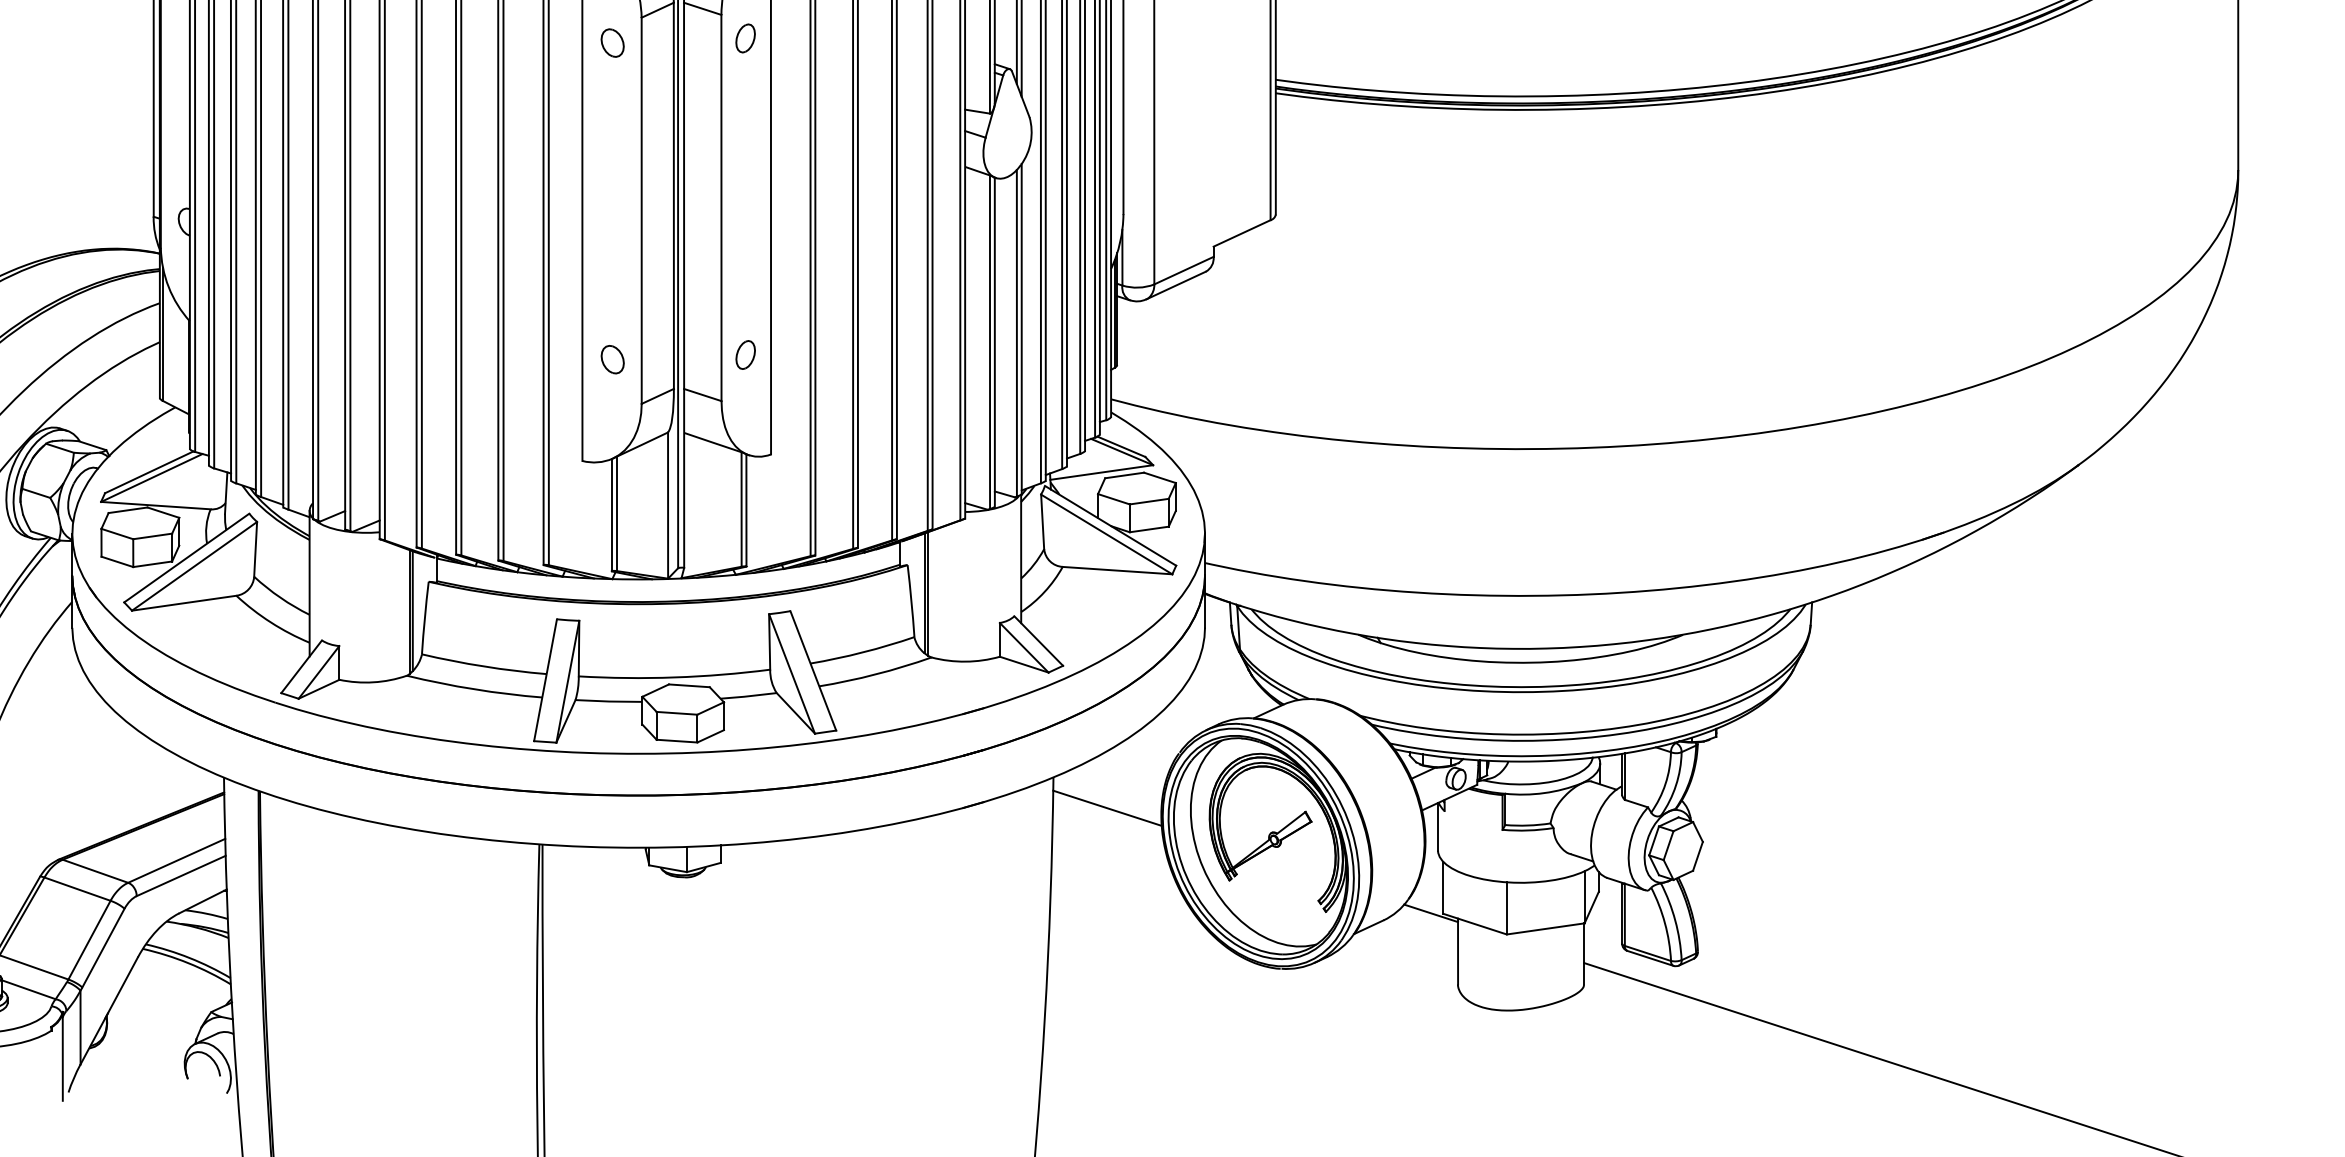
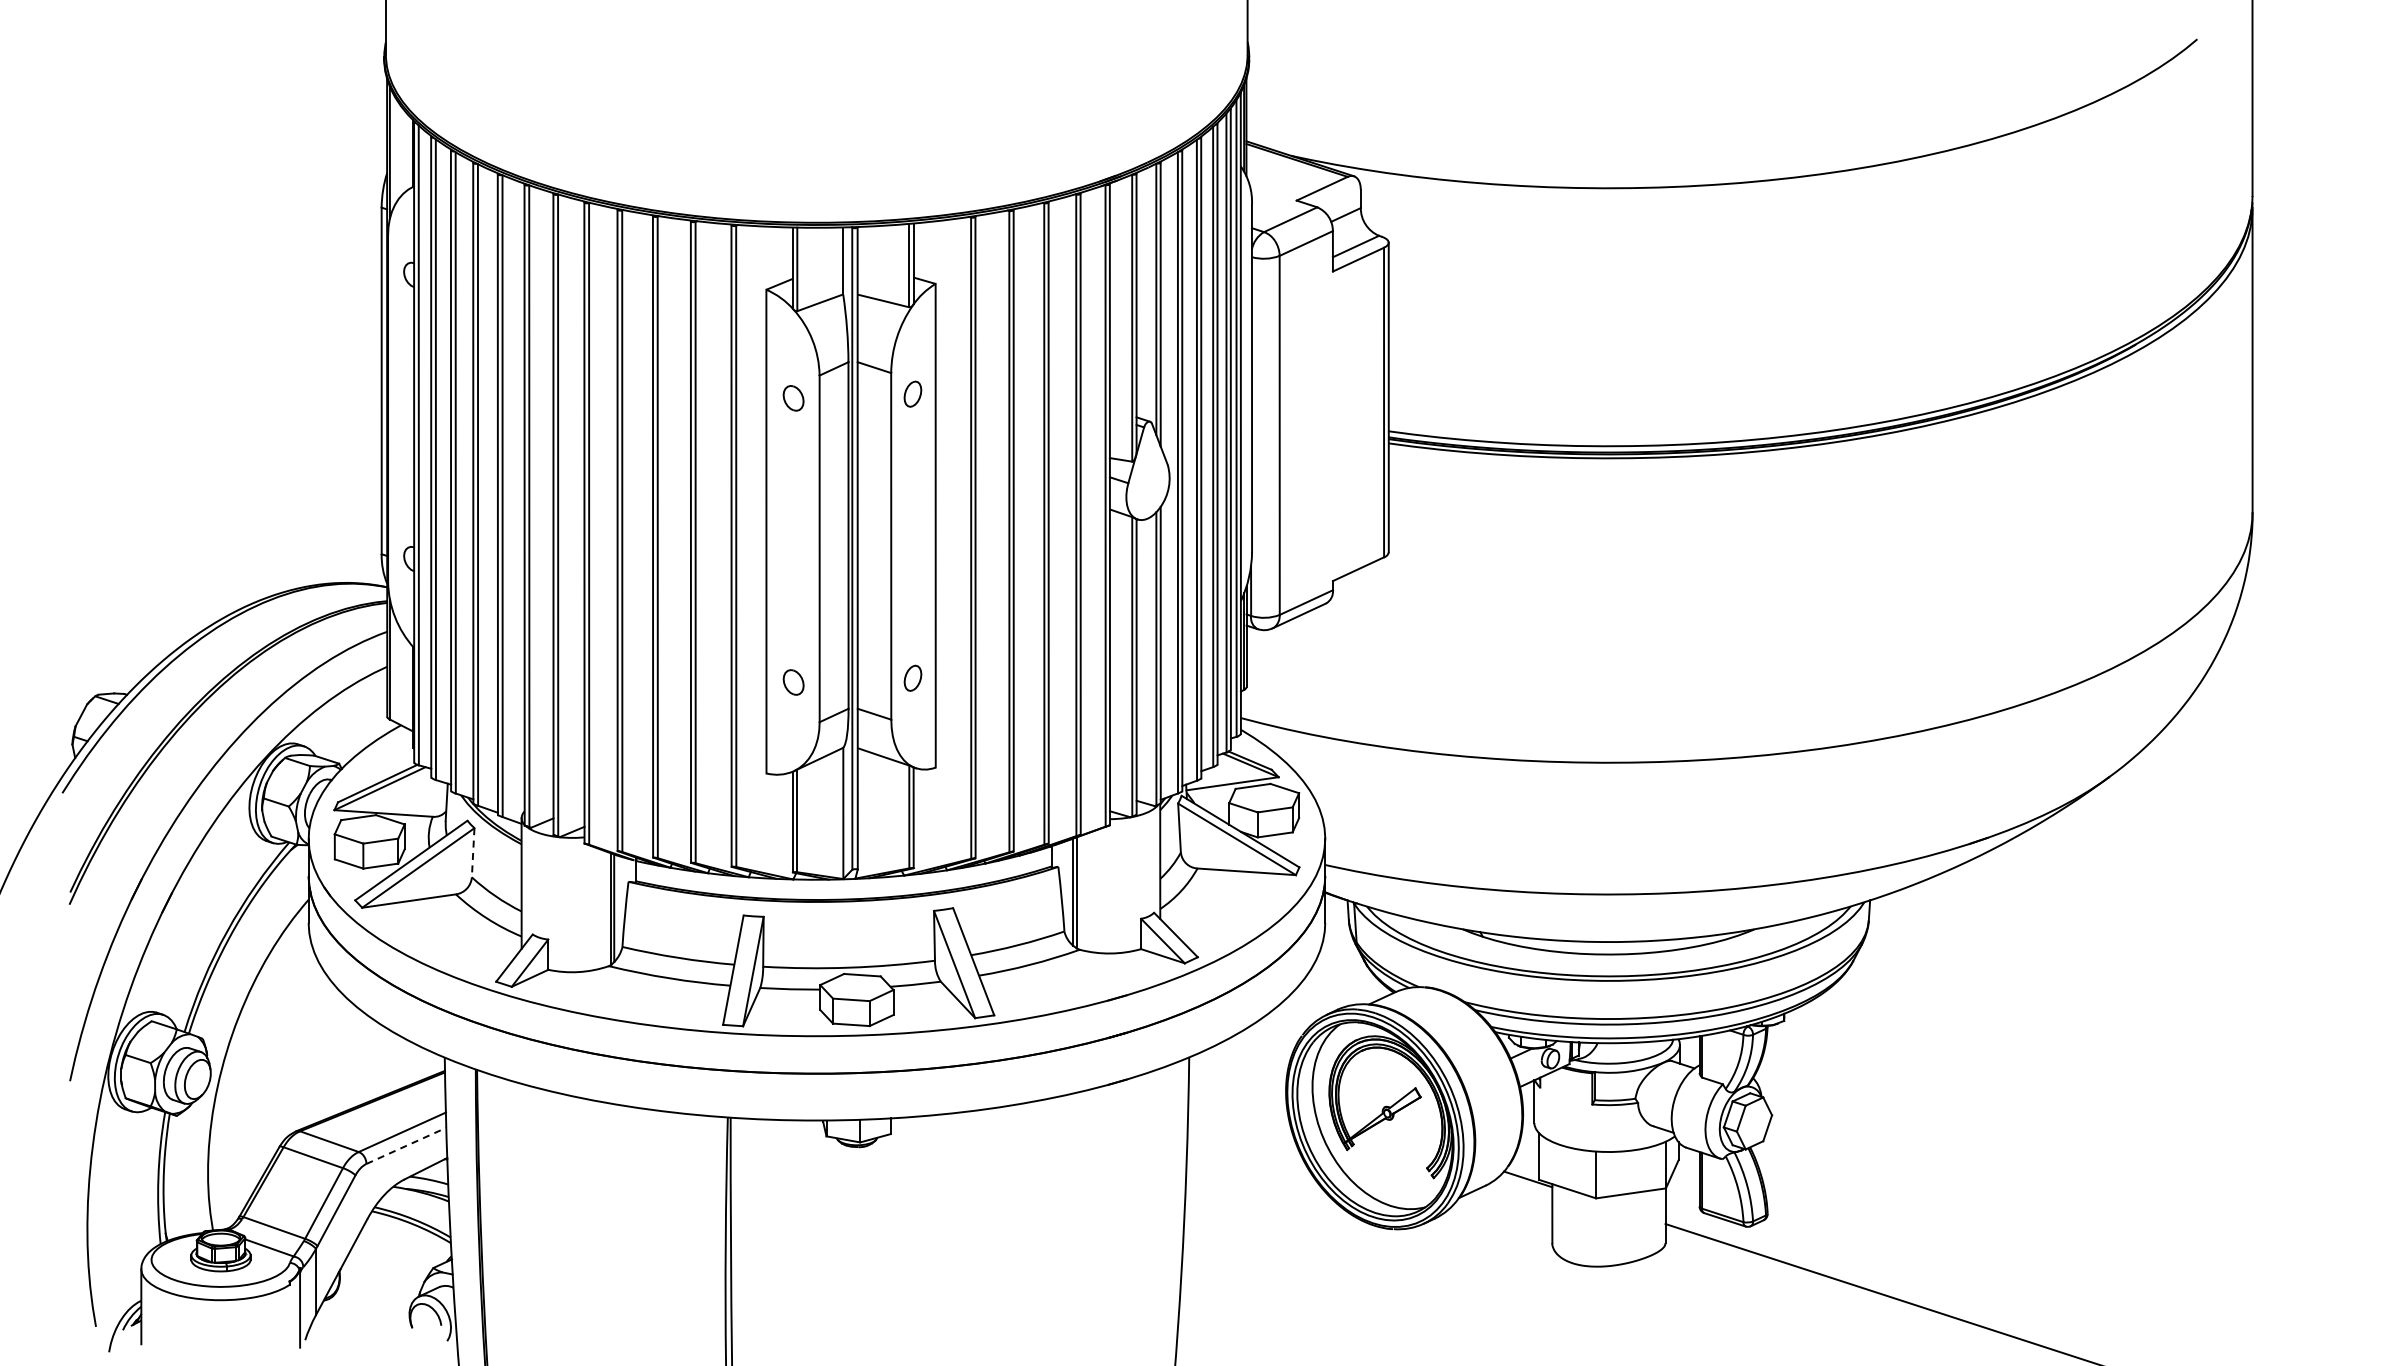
line: (256, 549) -> (473, 852), solid -> dashed
line: (1107, 807) -> (1237, 1084), removed
line: (181, 875) -> (406, 1145), solid -> dashed

